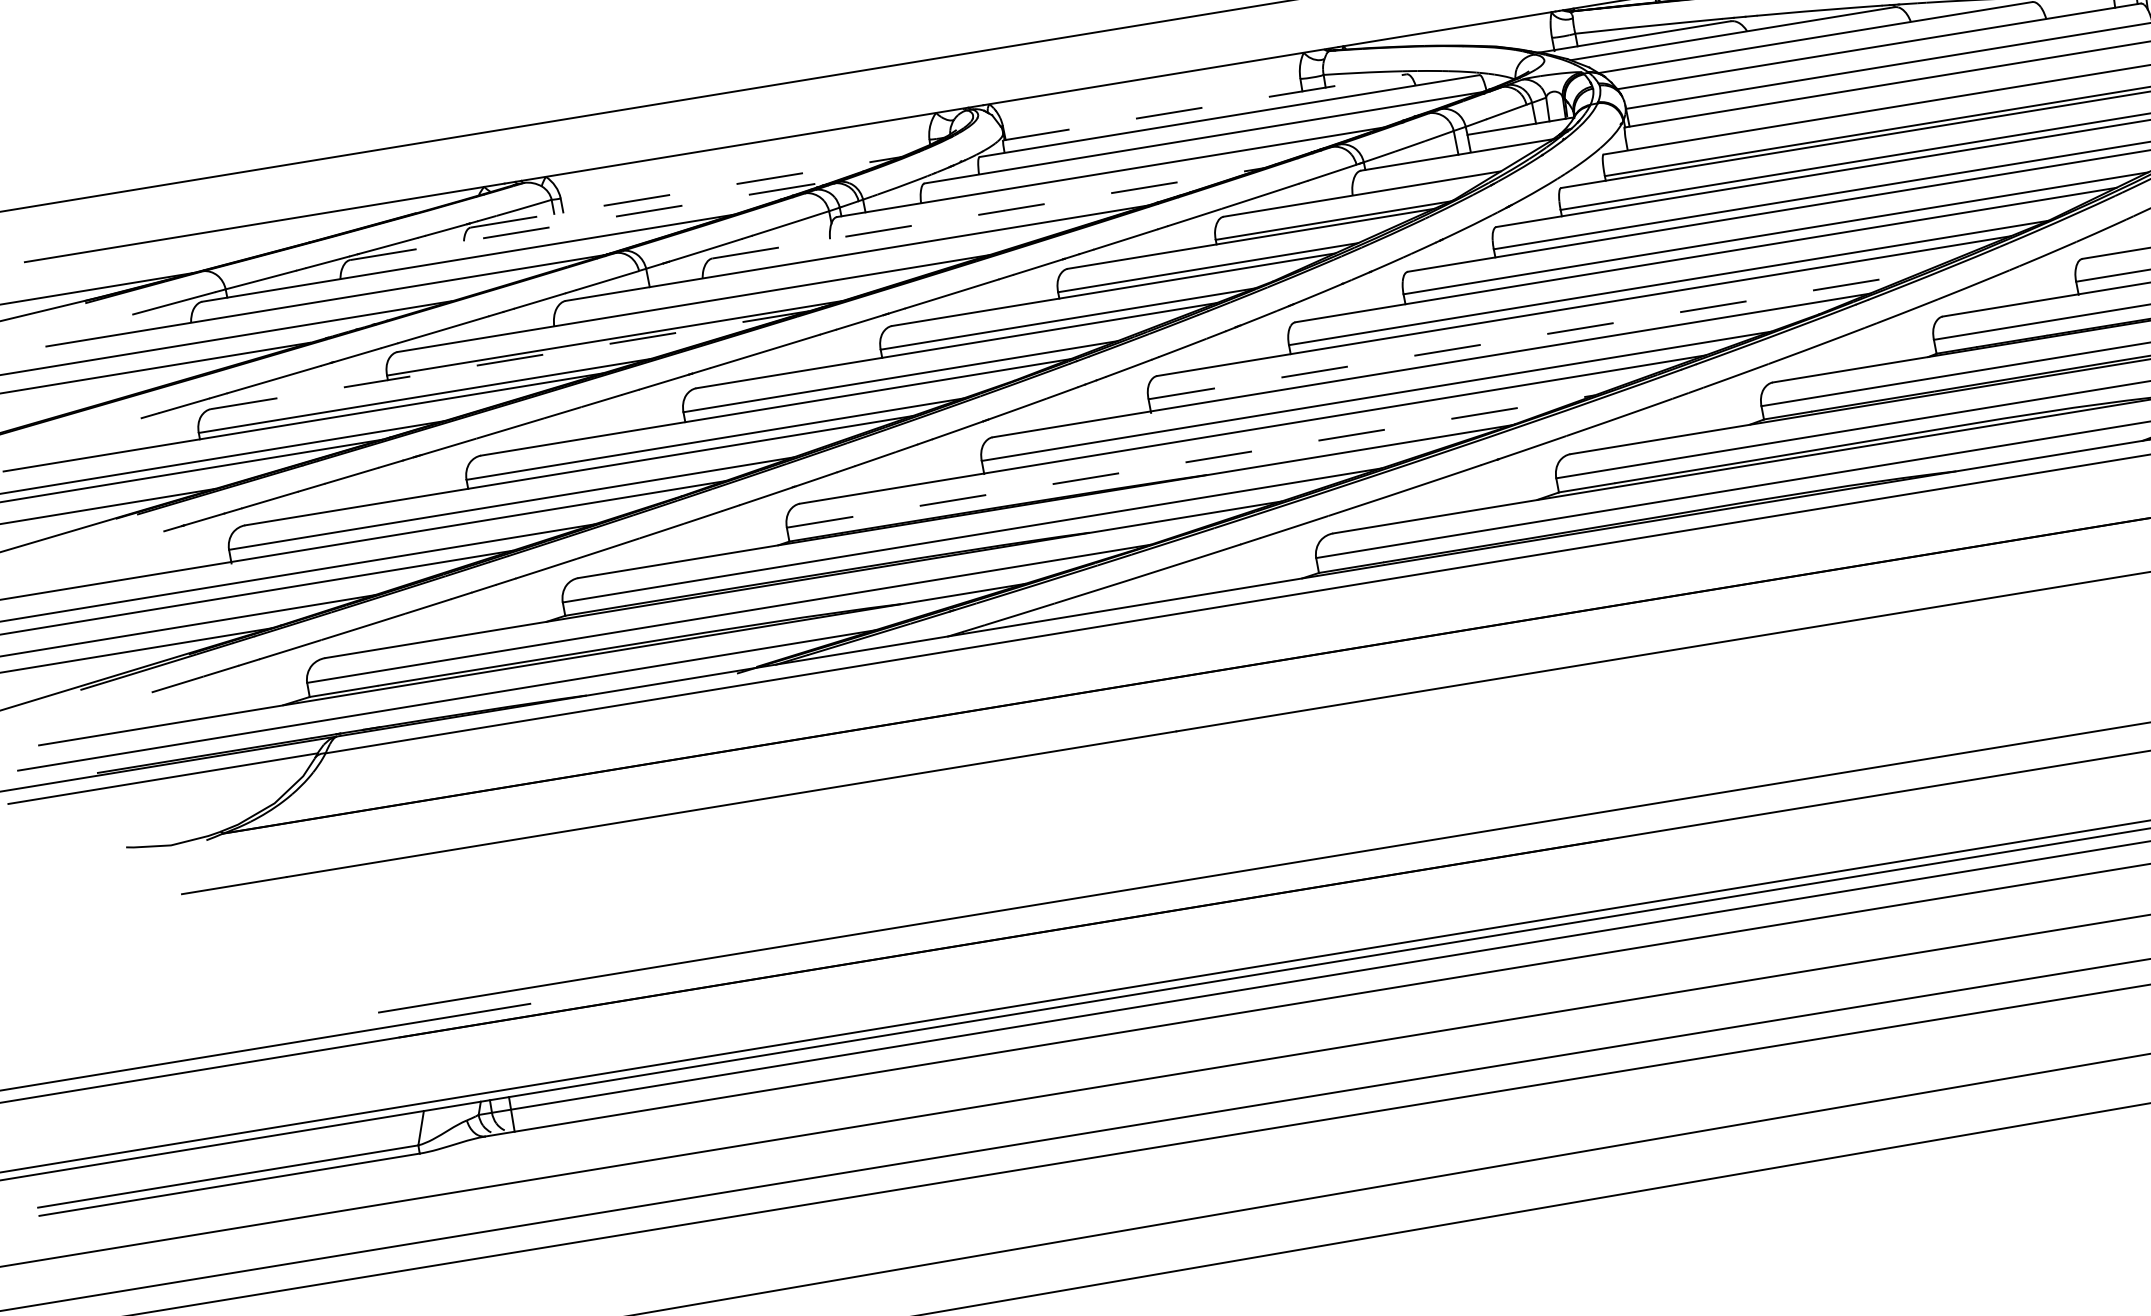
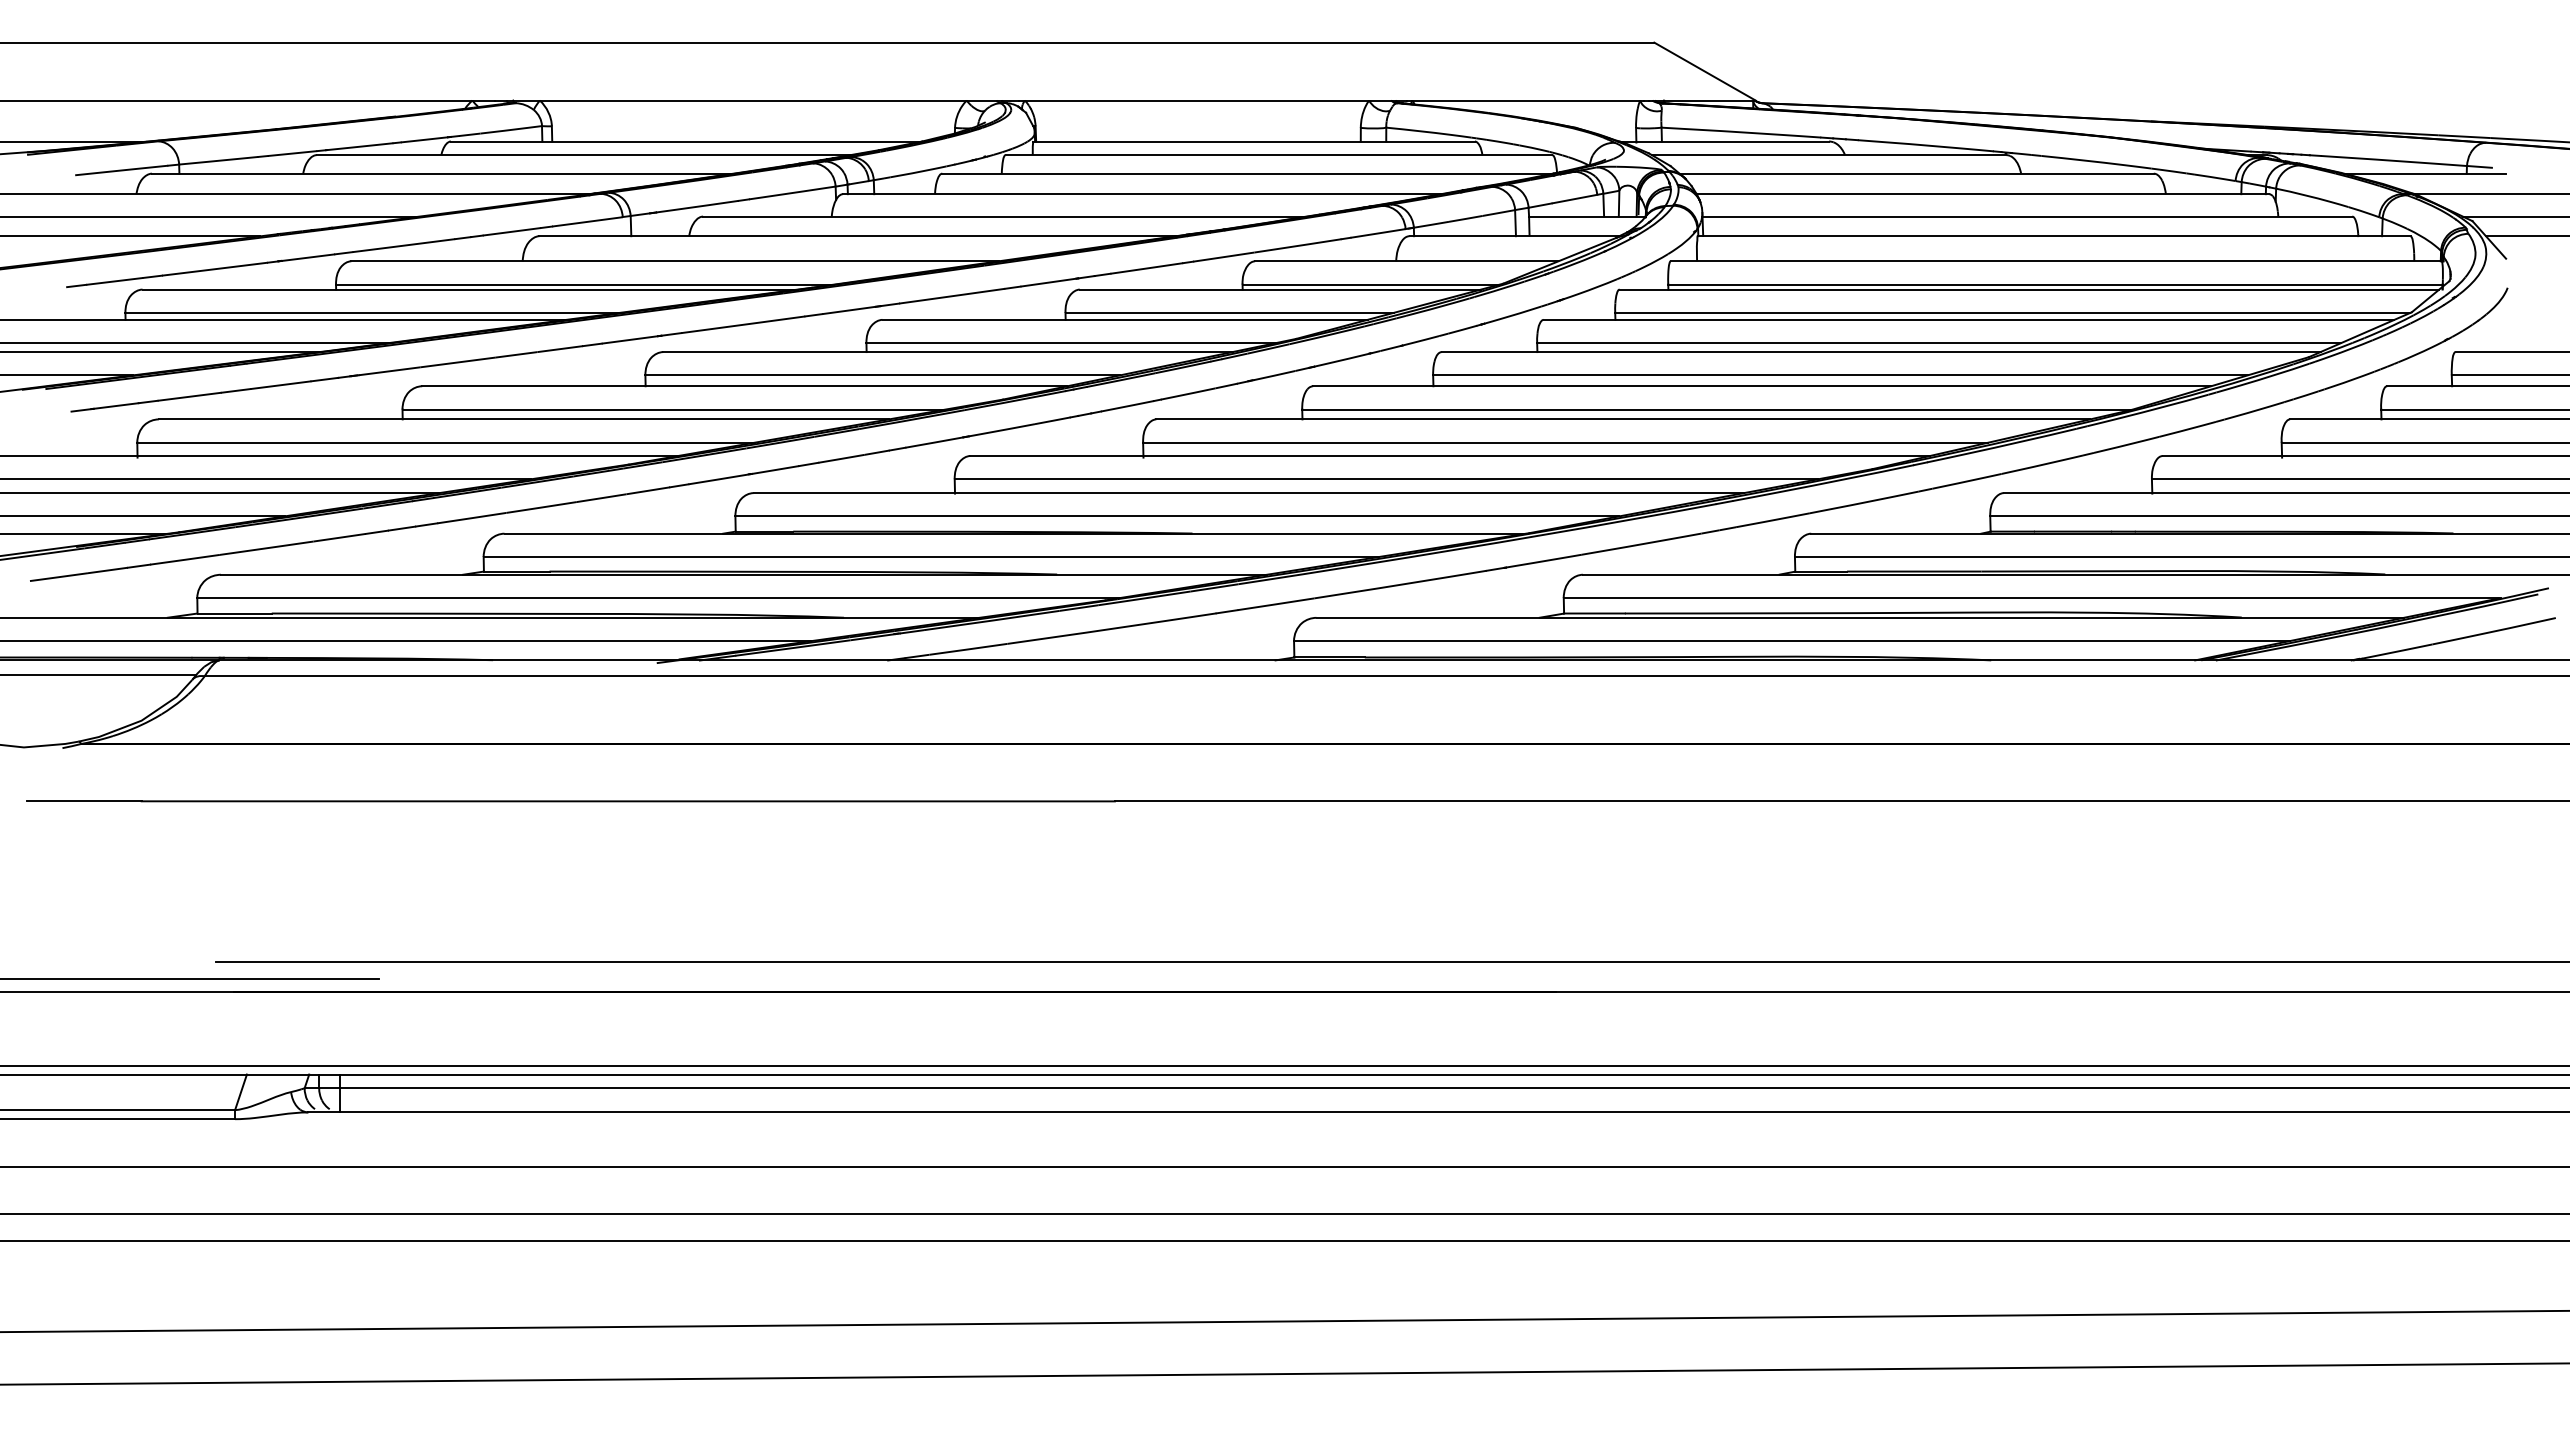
line: (1205, 107) -> (1254, 141), dashed -> solid
line: (686, 192) -> (686, 141), dashed -> solid
line: (987, 213) -> (1004, 216), dashed -> solid
line: (593, 220) -> (583, 155), dashed -> solid
line: (1534, 335) -> (1565, 442), dashed -> solid
line: (510, 359) -> (470, 289), dashed -> solid
line: (1191, 461) -> (1177, 516), dashed -> solid

